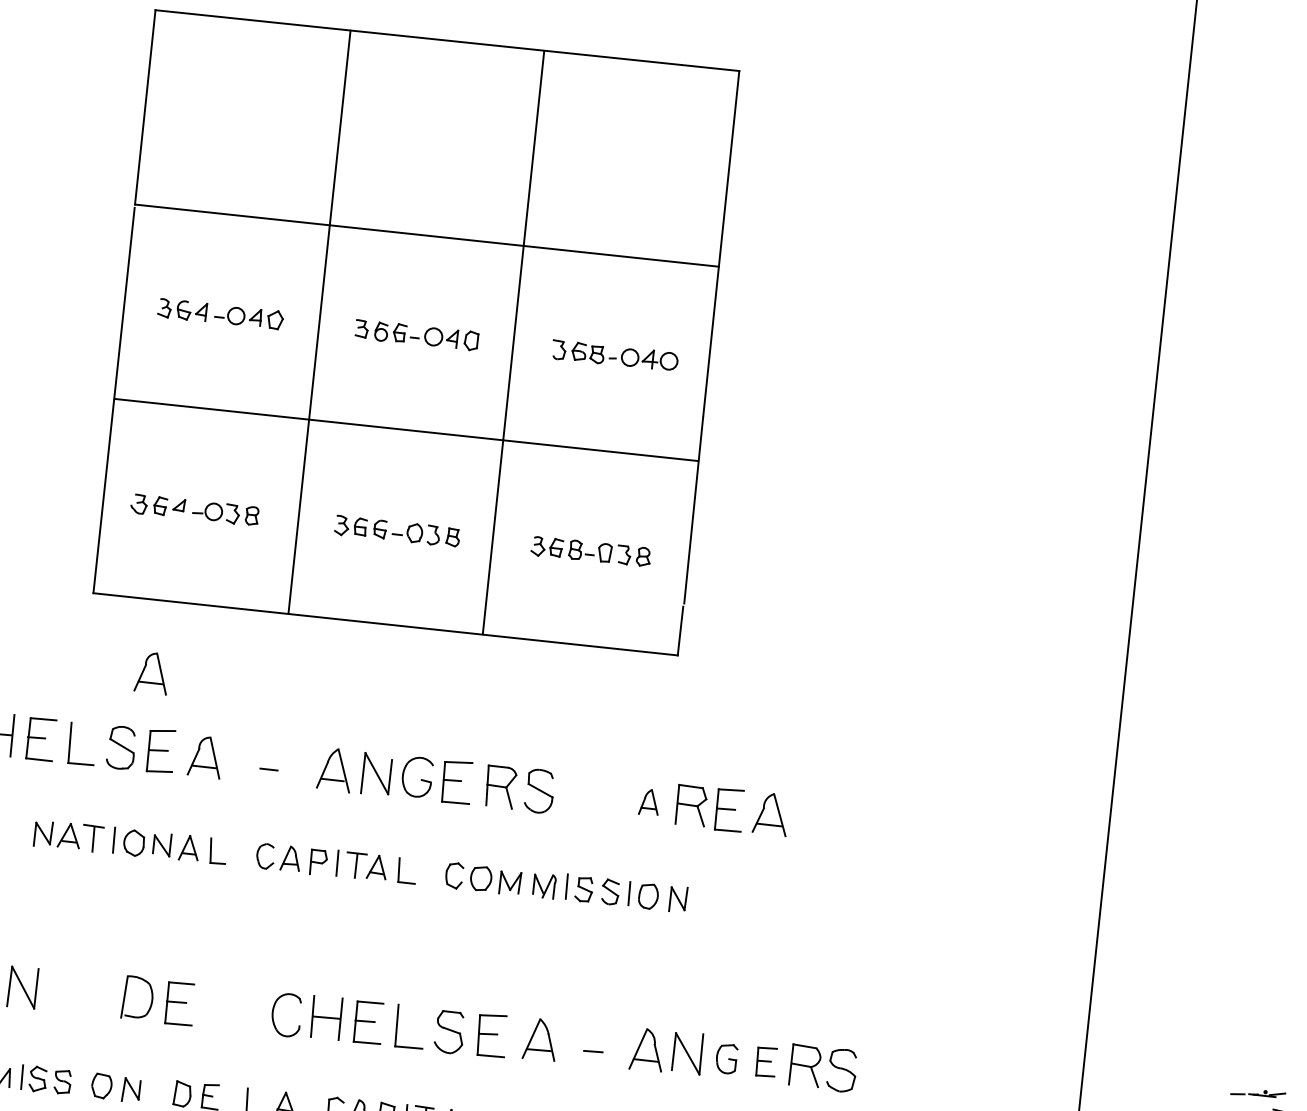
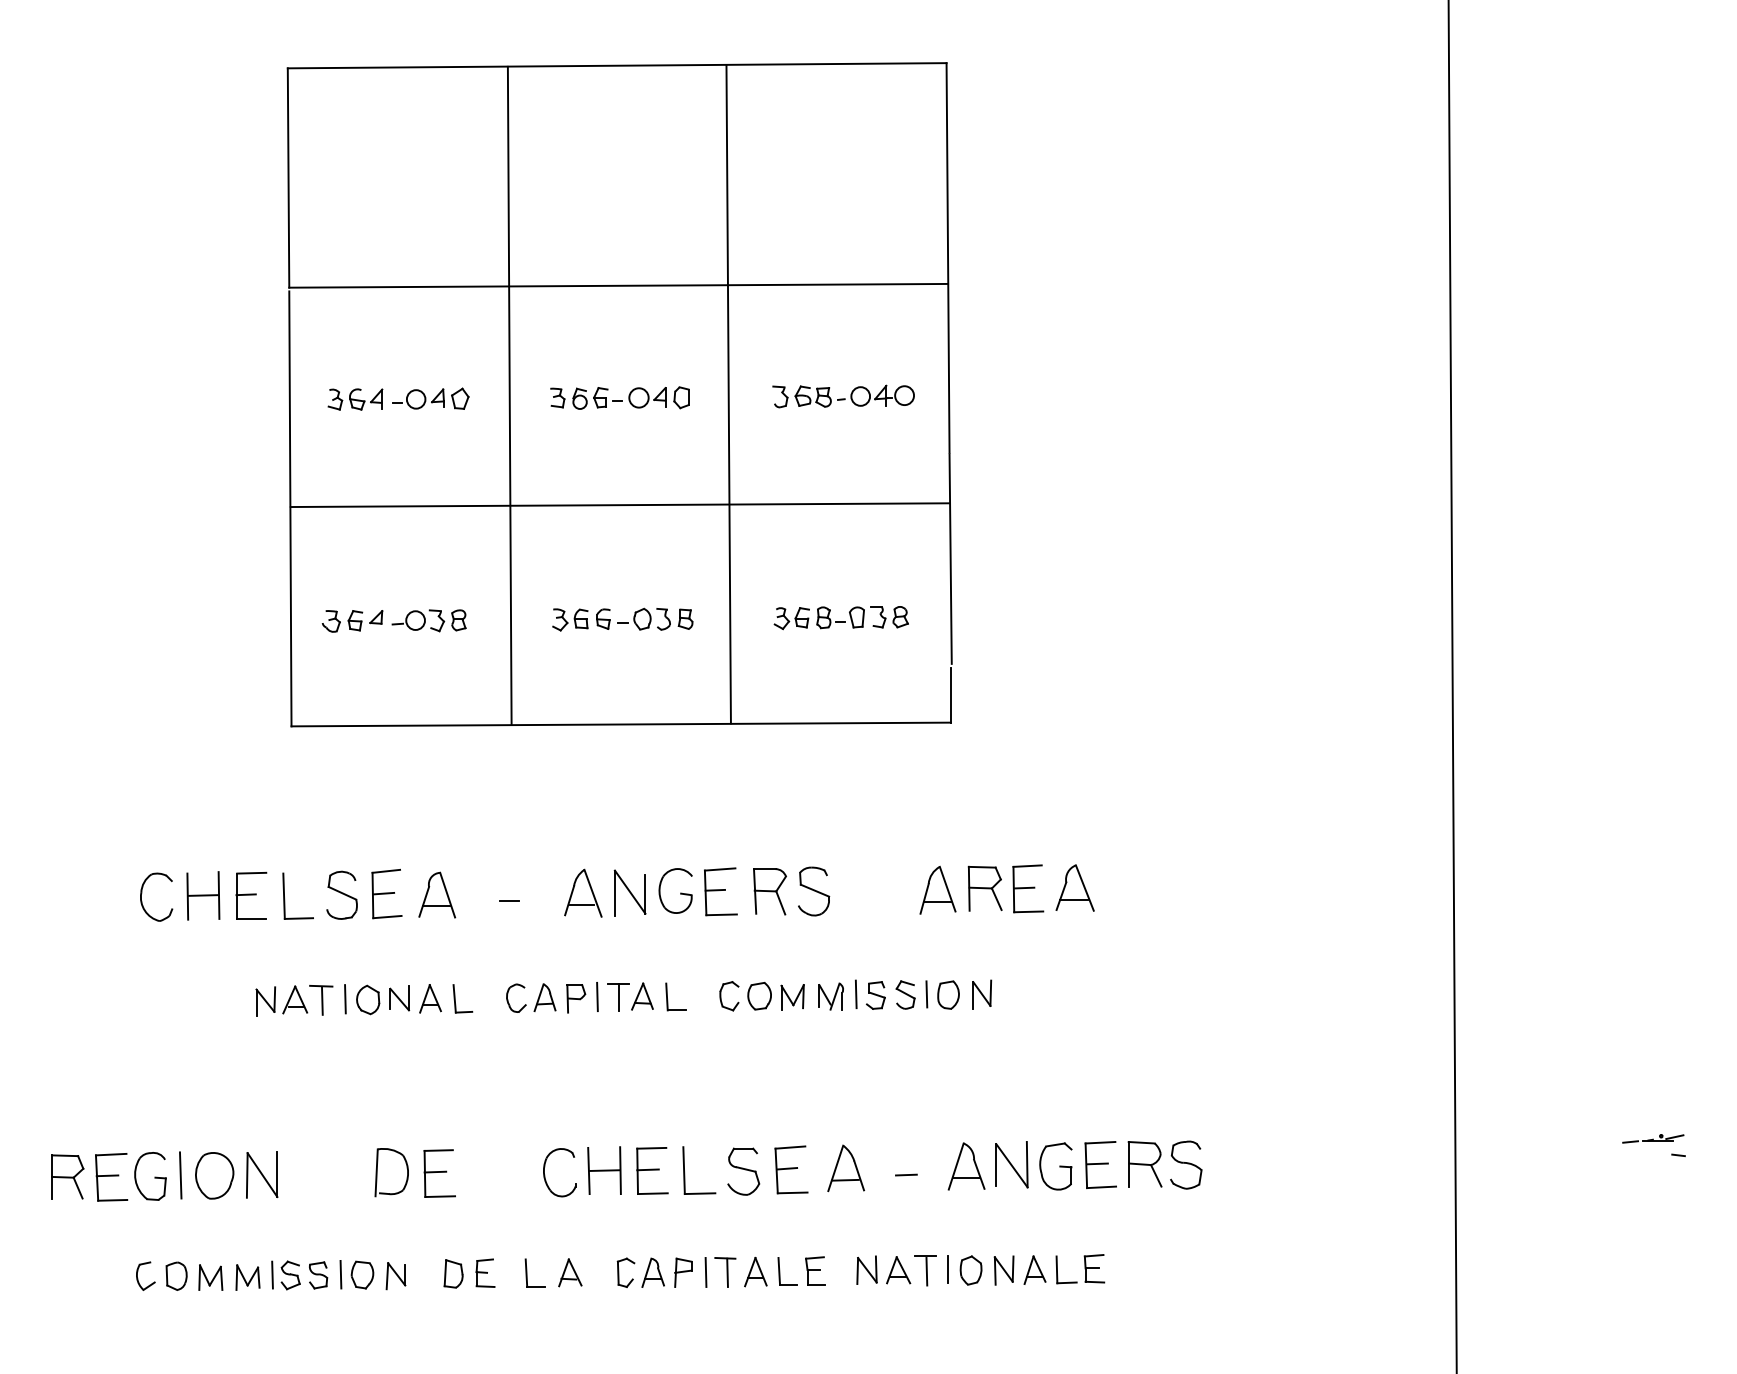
part: (152, 672) -> (367, 807), removed
part: (649, 801) -> (937, 889), size x1.67
part: (726, 1058) -> (1055, 1166), size x1.43
part: (766, 1062) -> (1100, 1165), size x1.43
line: (82, 1083) -> (340, 1274), added

